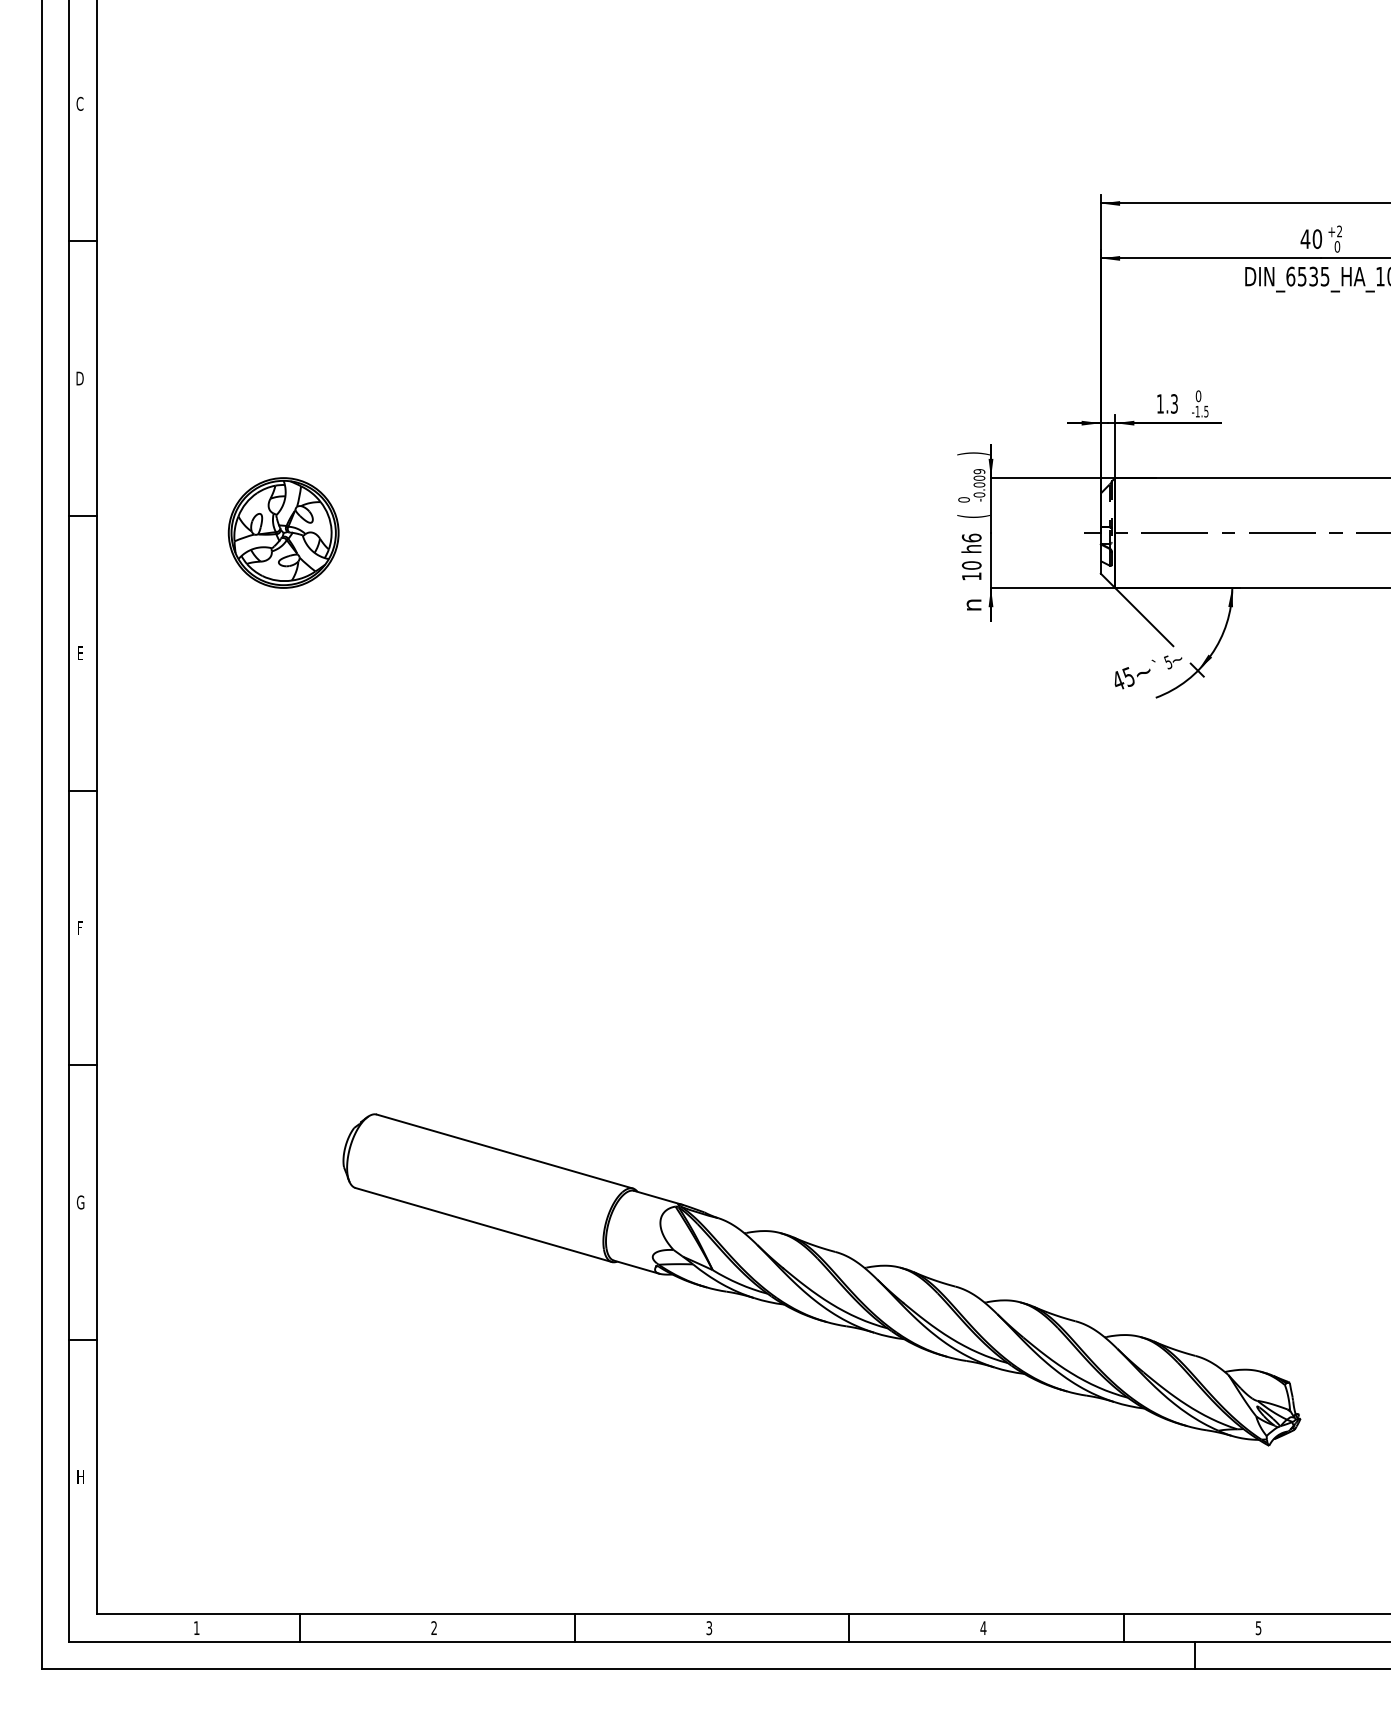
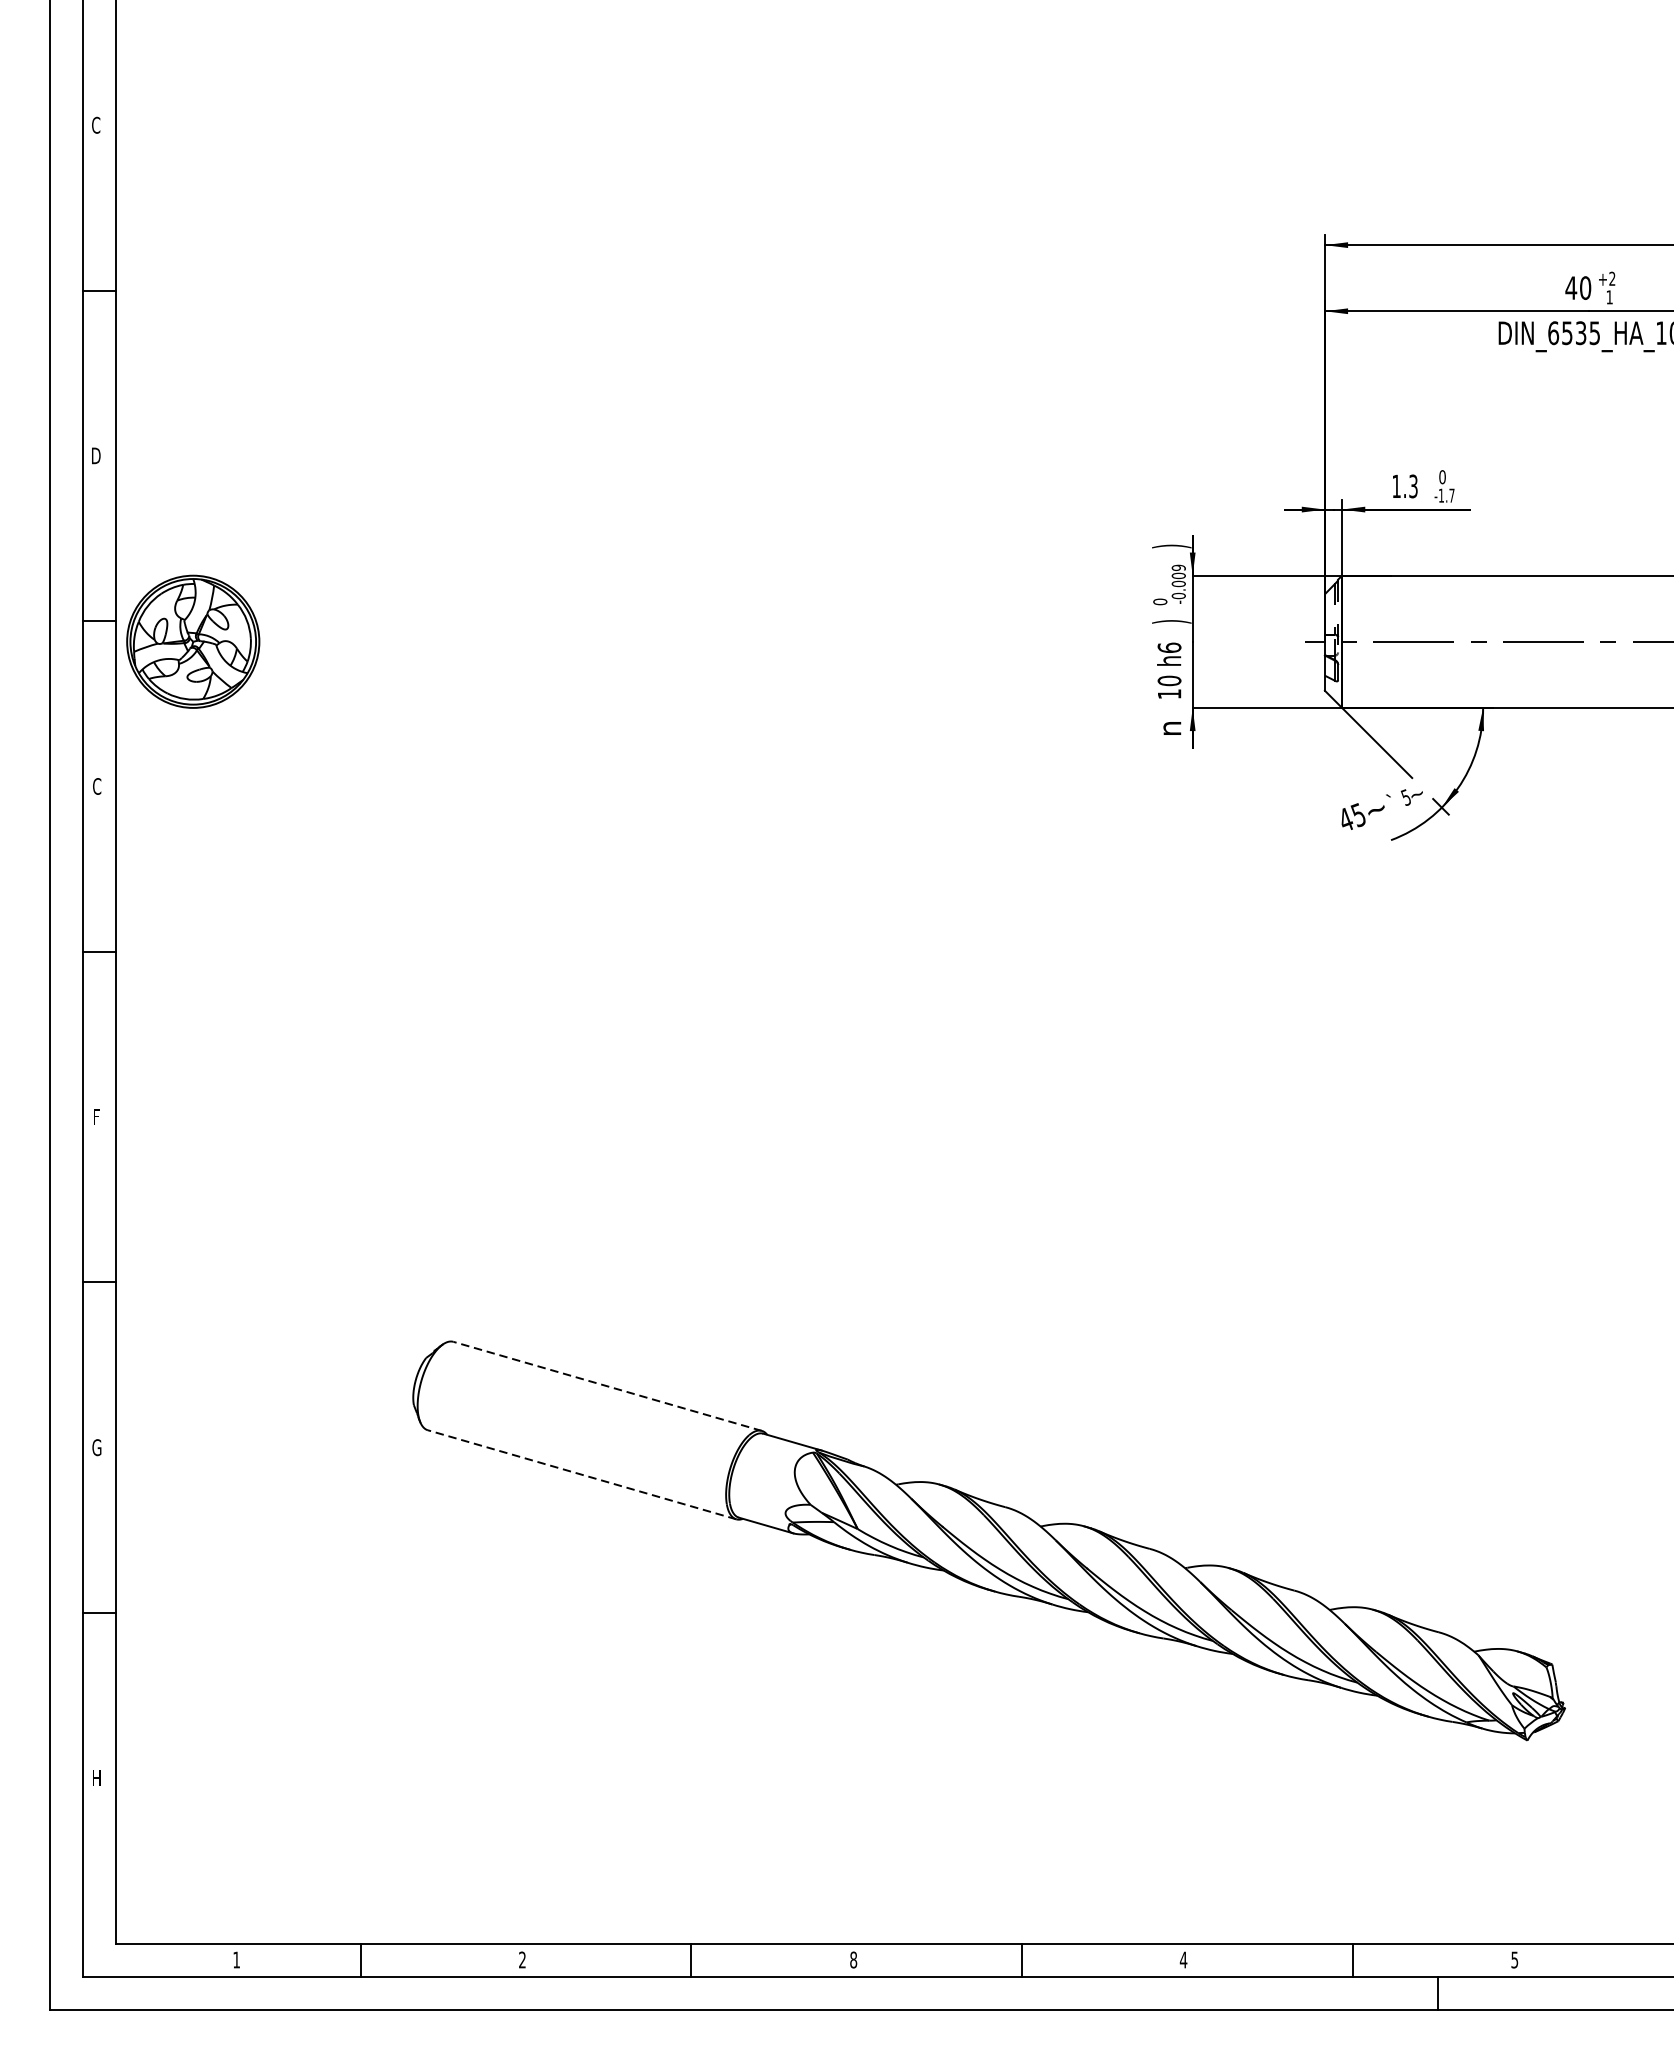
text: (1337, 246) -> (1609, 296), 0 -> 1
text: (1206, 411) -> (1452, 495), -1.5 -> -1.7
text: (973, 516) -> (1171, 621), ( -> )
part: (283, 532) -> (193, 641), moved
text: (80, 653) -> (96, 786), E -> C
line: (504, 1151) -> (607, 1386), solid -> dashed
line: (483, 1224) -> (581, 1474), solid -> dashed
text: (709, 1628) -> (853, 1960), 3 -> 8

